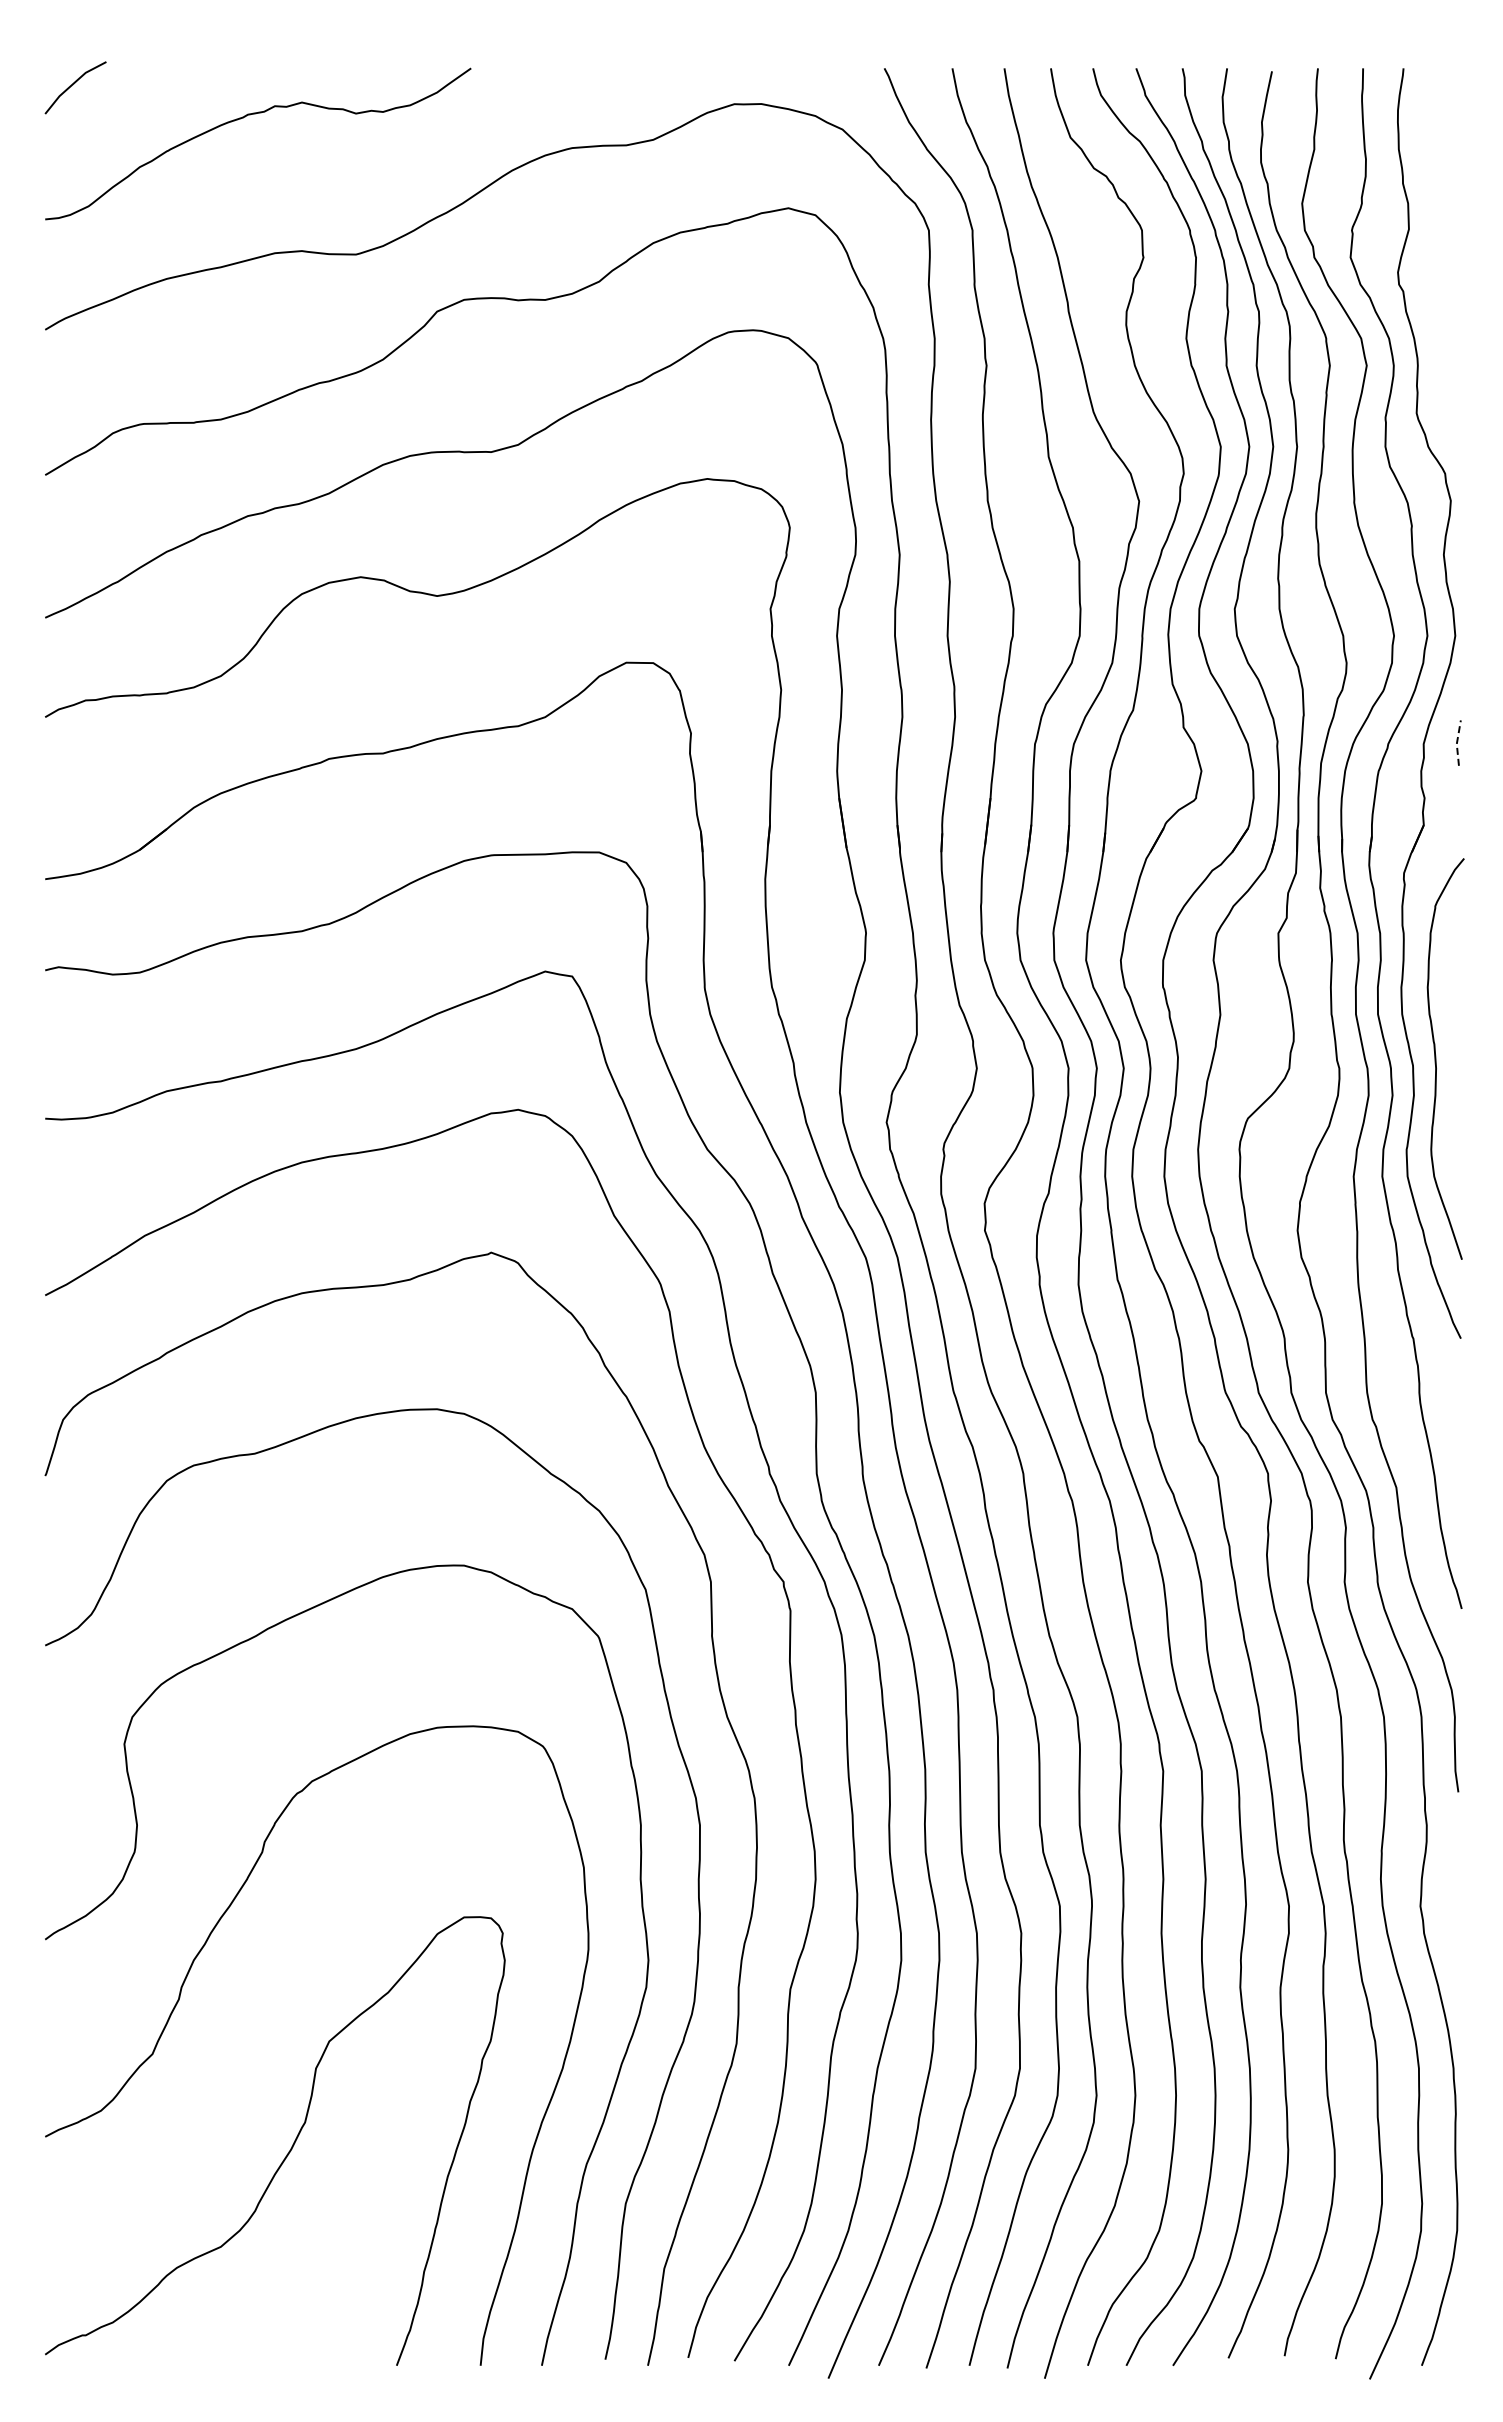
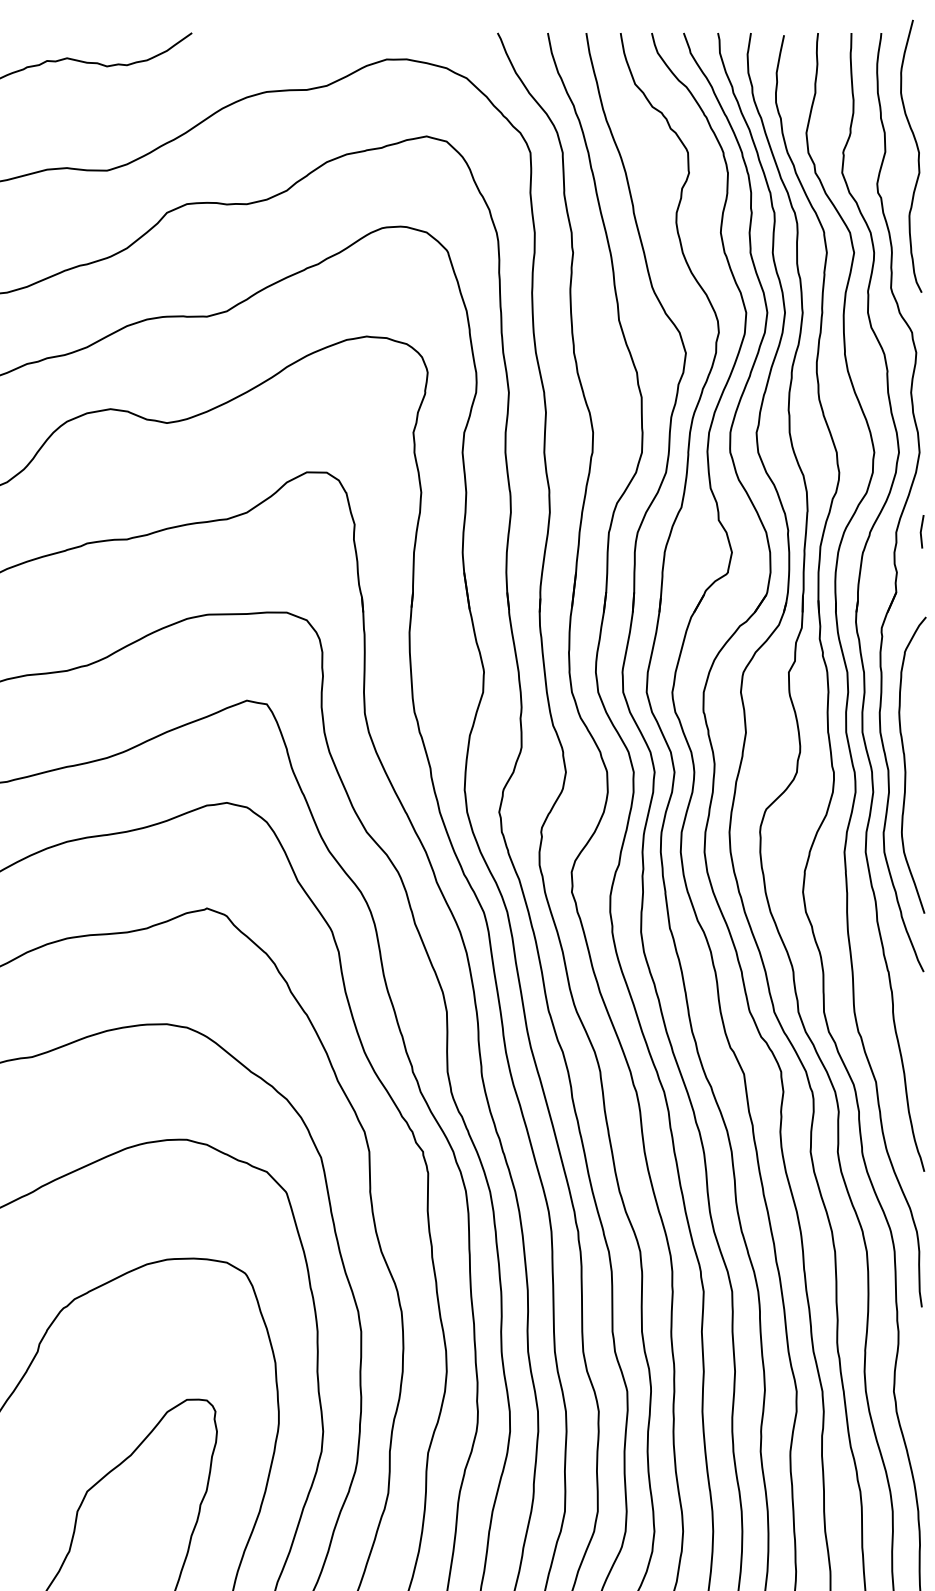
curve: (1453, 234) -> (918, 155), added
line: (1456, 743) -> (920, 532), dashed -> solid

